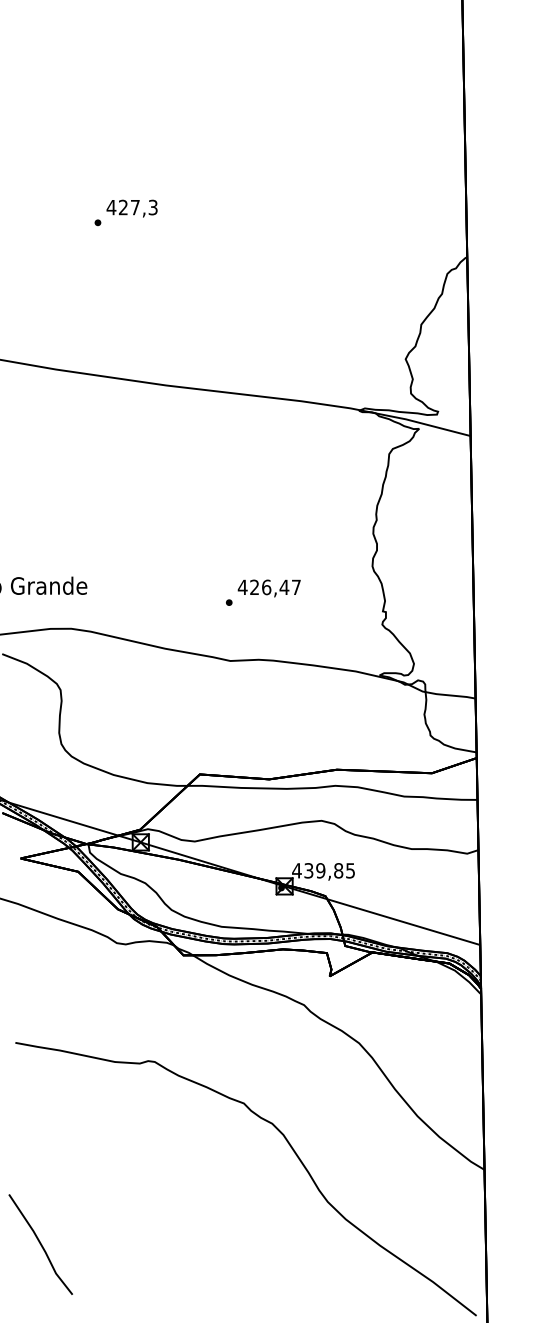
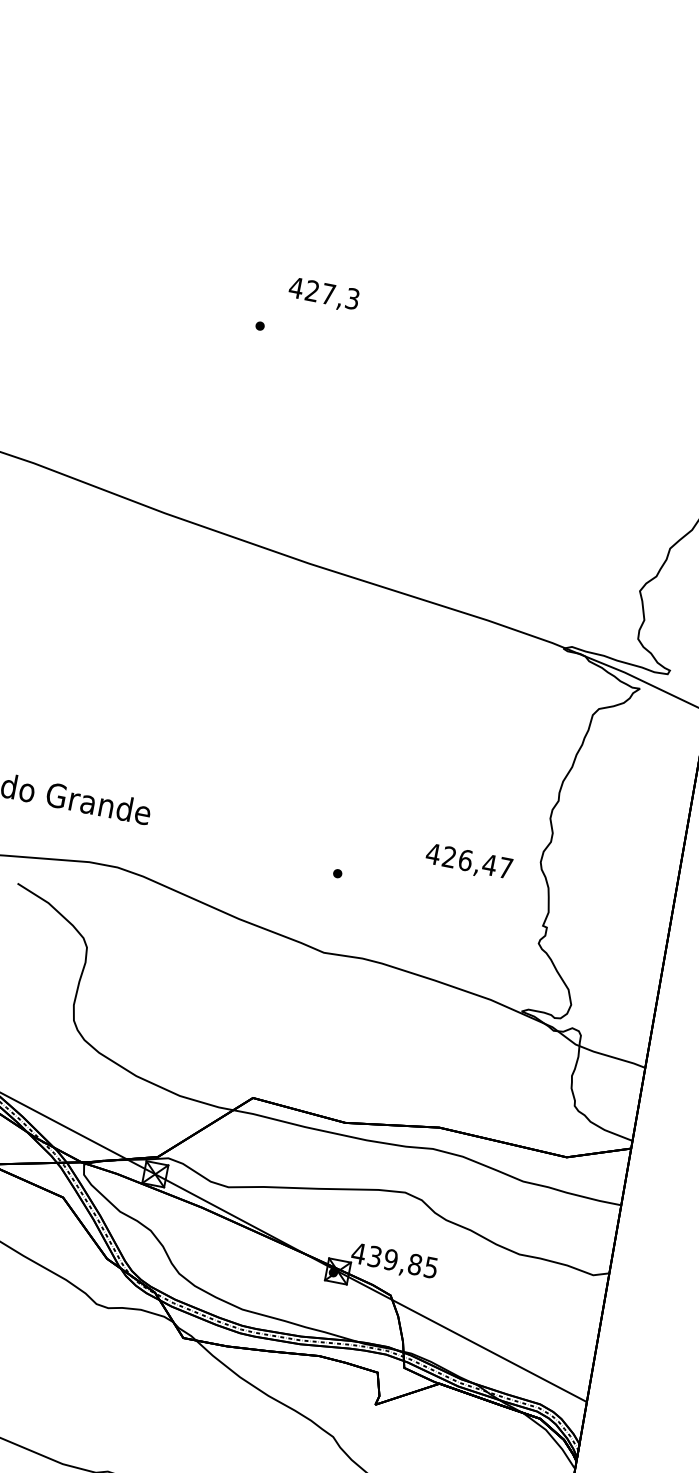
text: (131, 208) -> (323, 294), moved
text: (268, 588) -> (467, 862), moved

